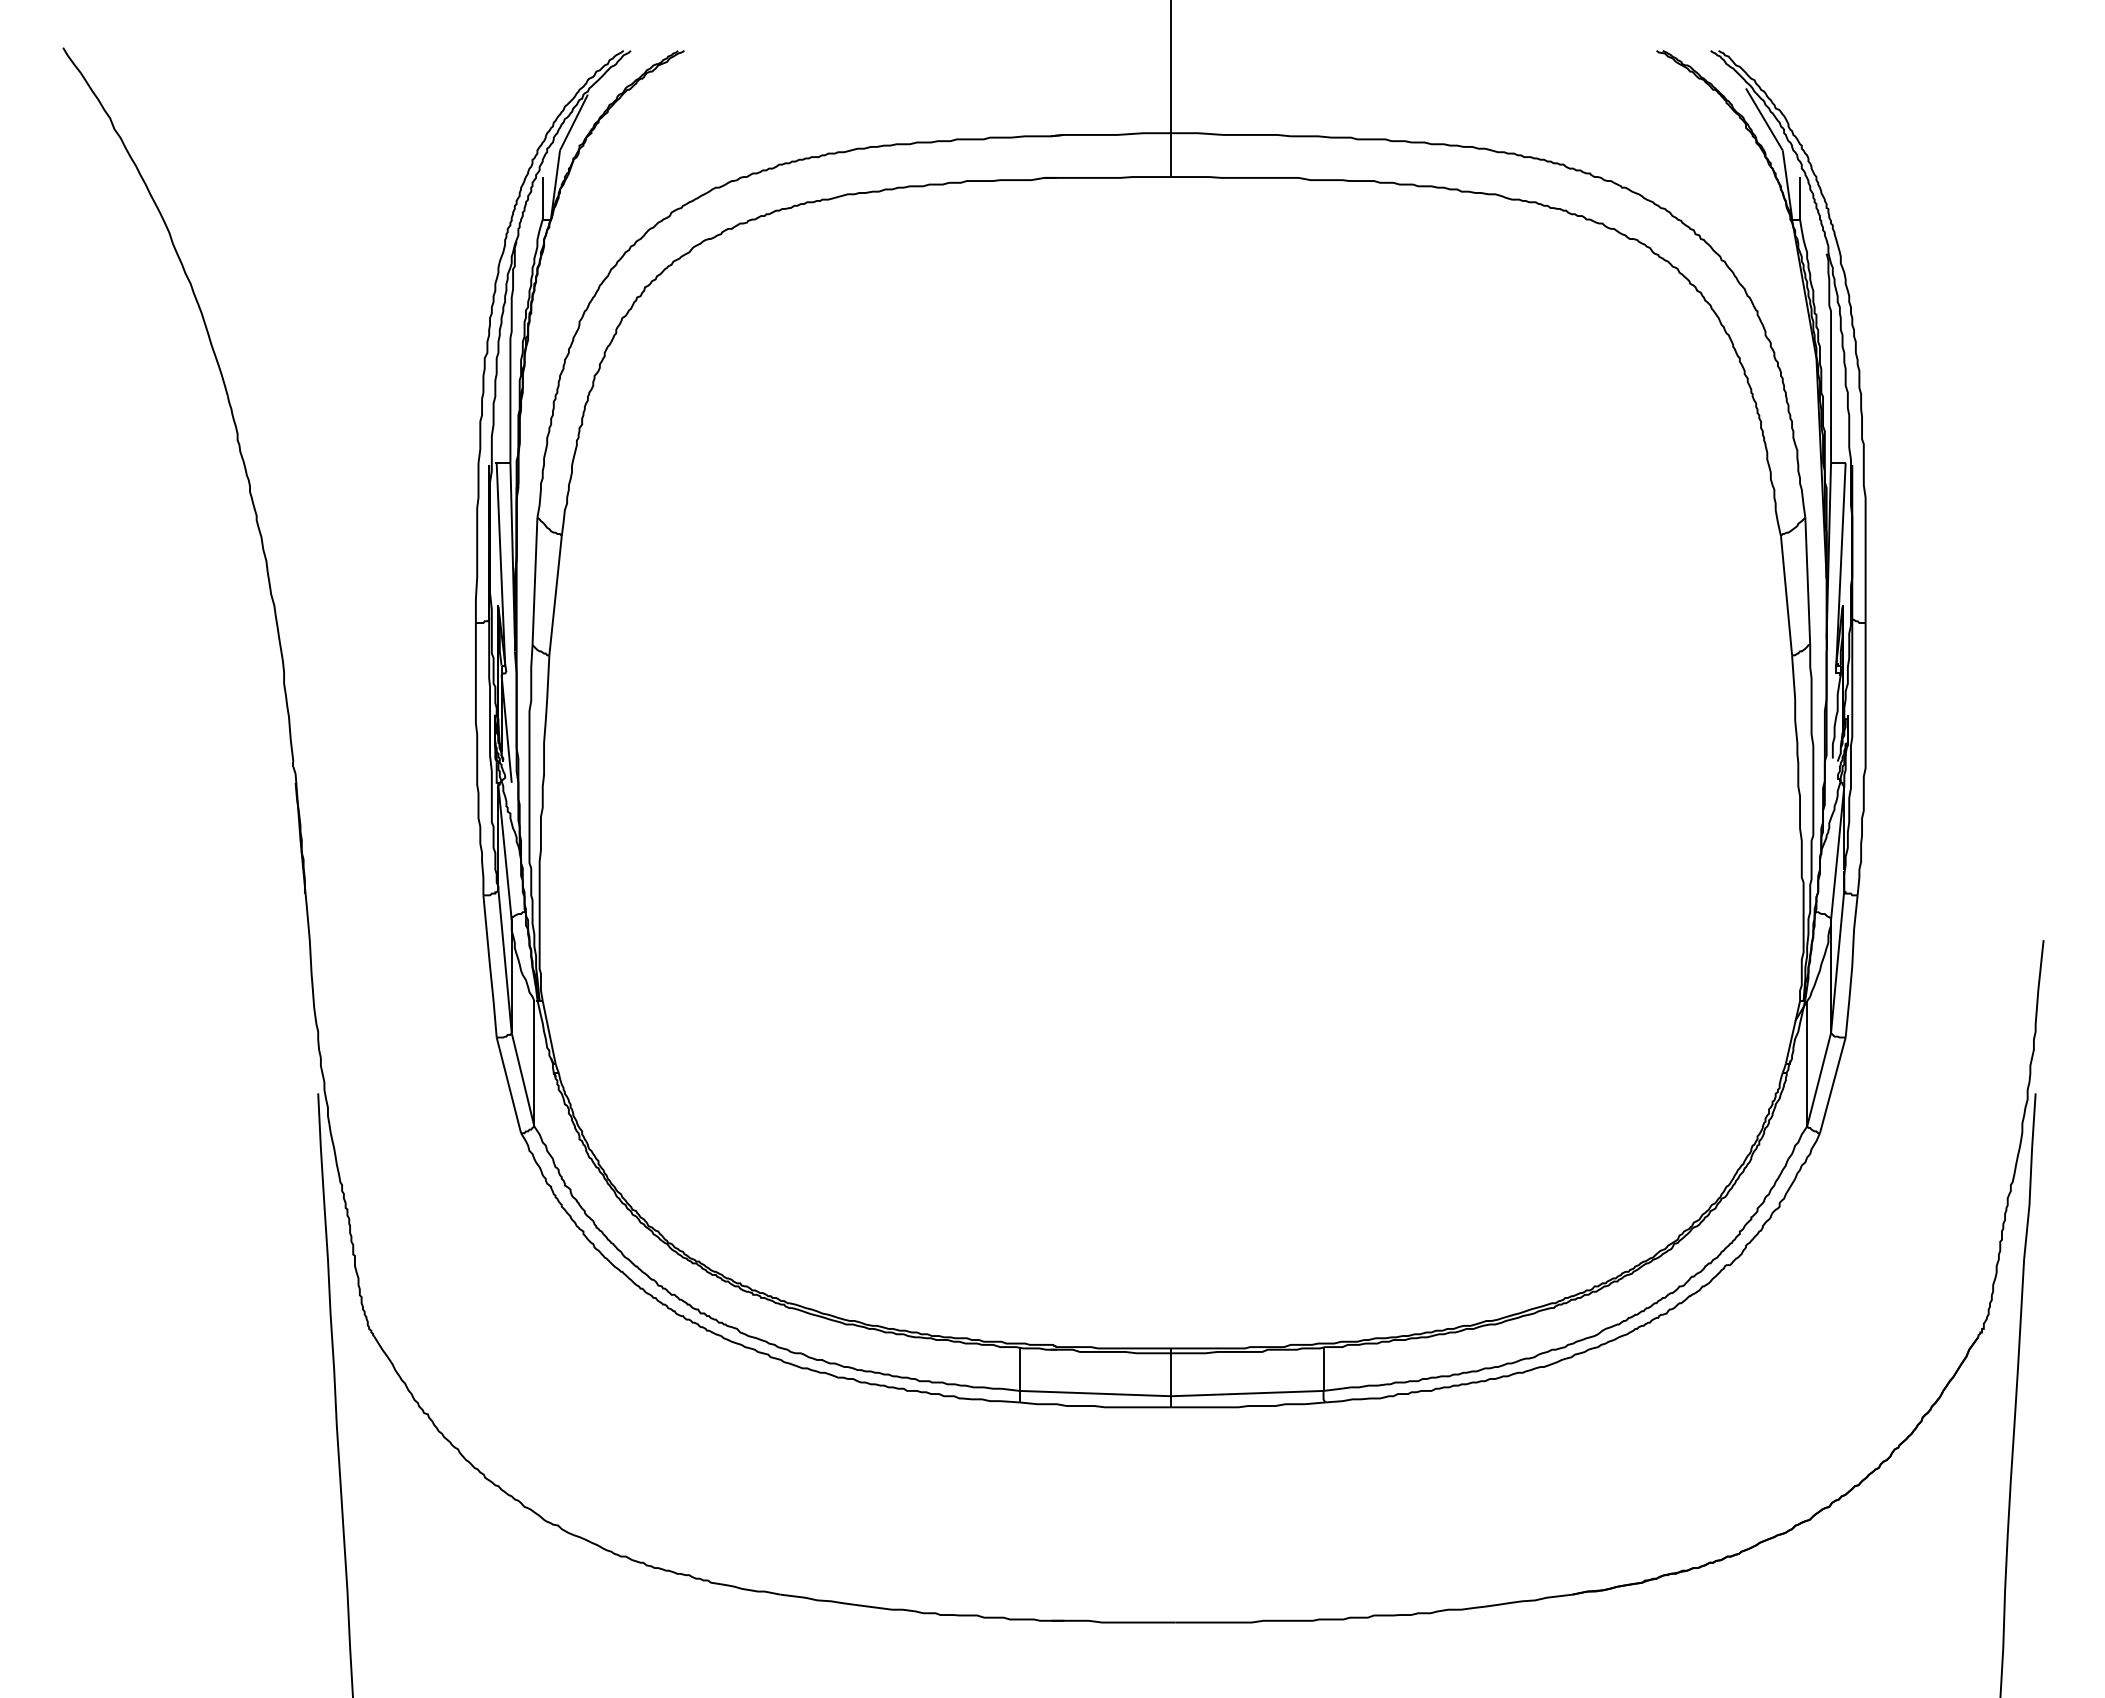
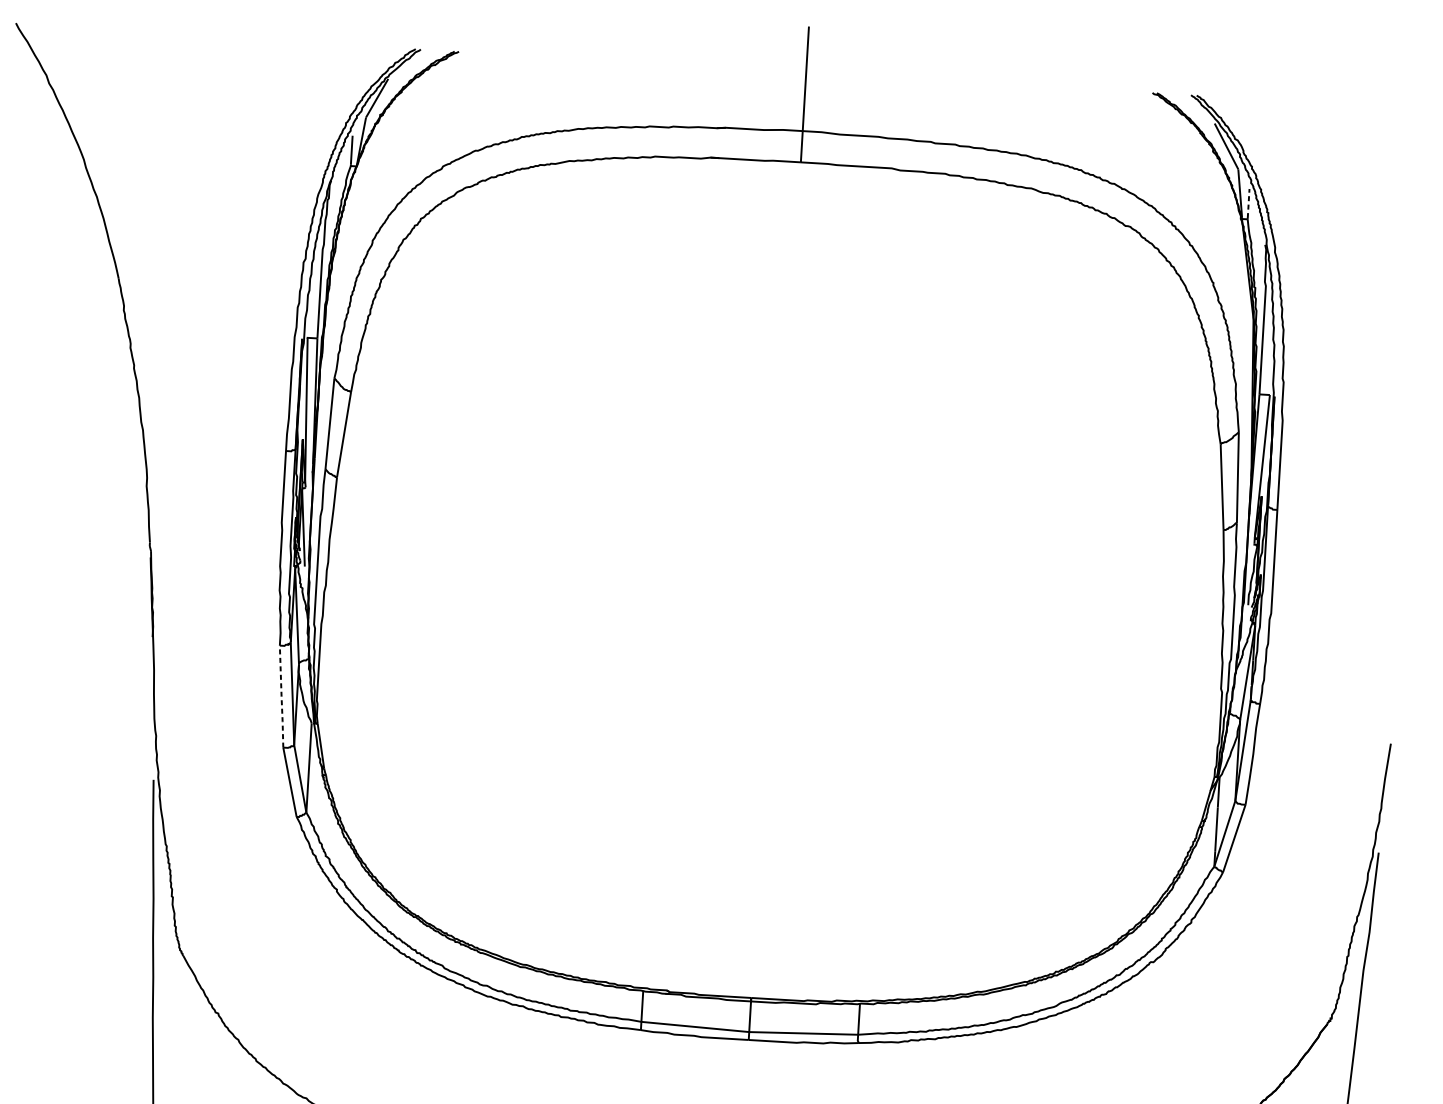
line: (1800, 196) -> (1249, 202), solid -> dashed
line: (490, 966) -> (281, 696), solid -> dashed

